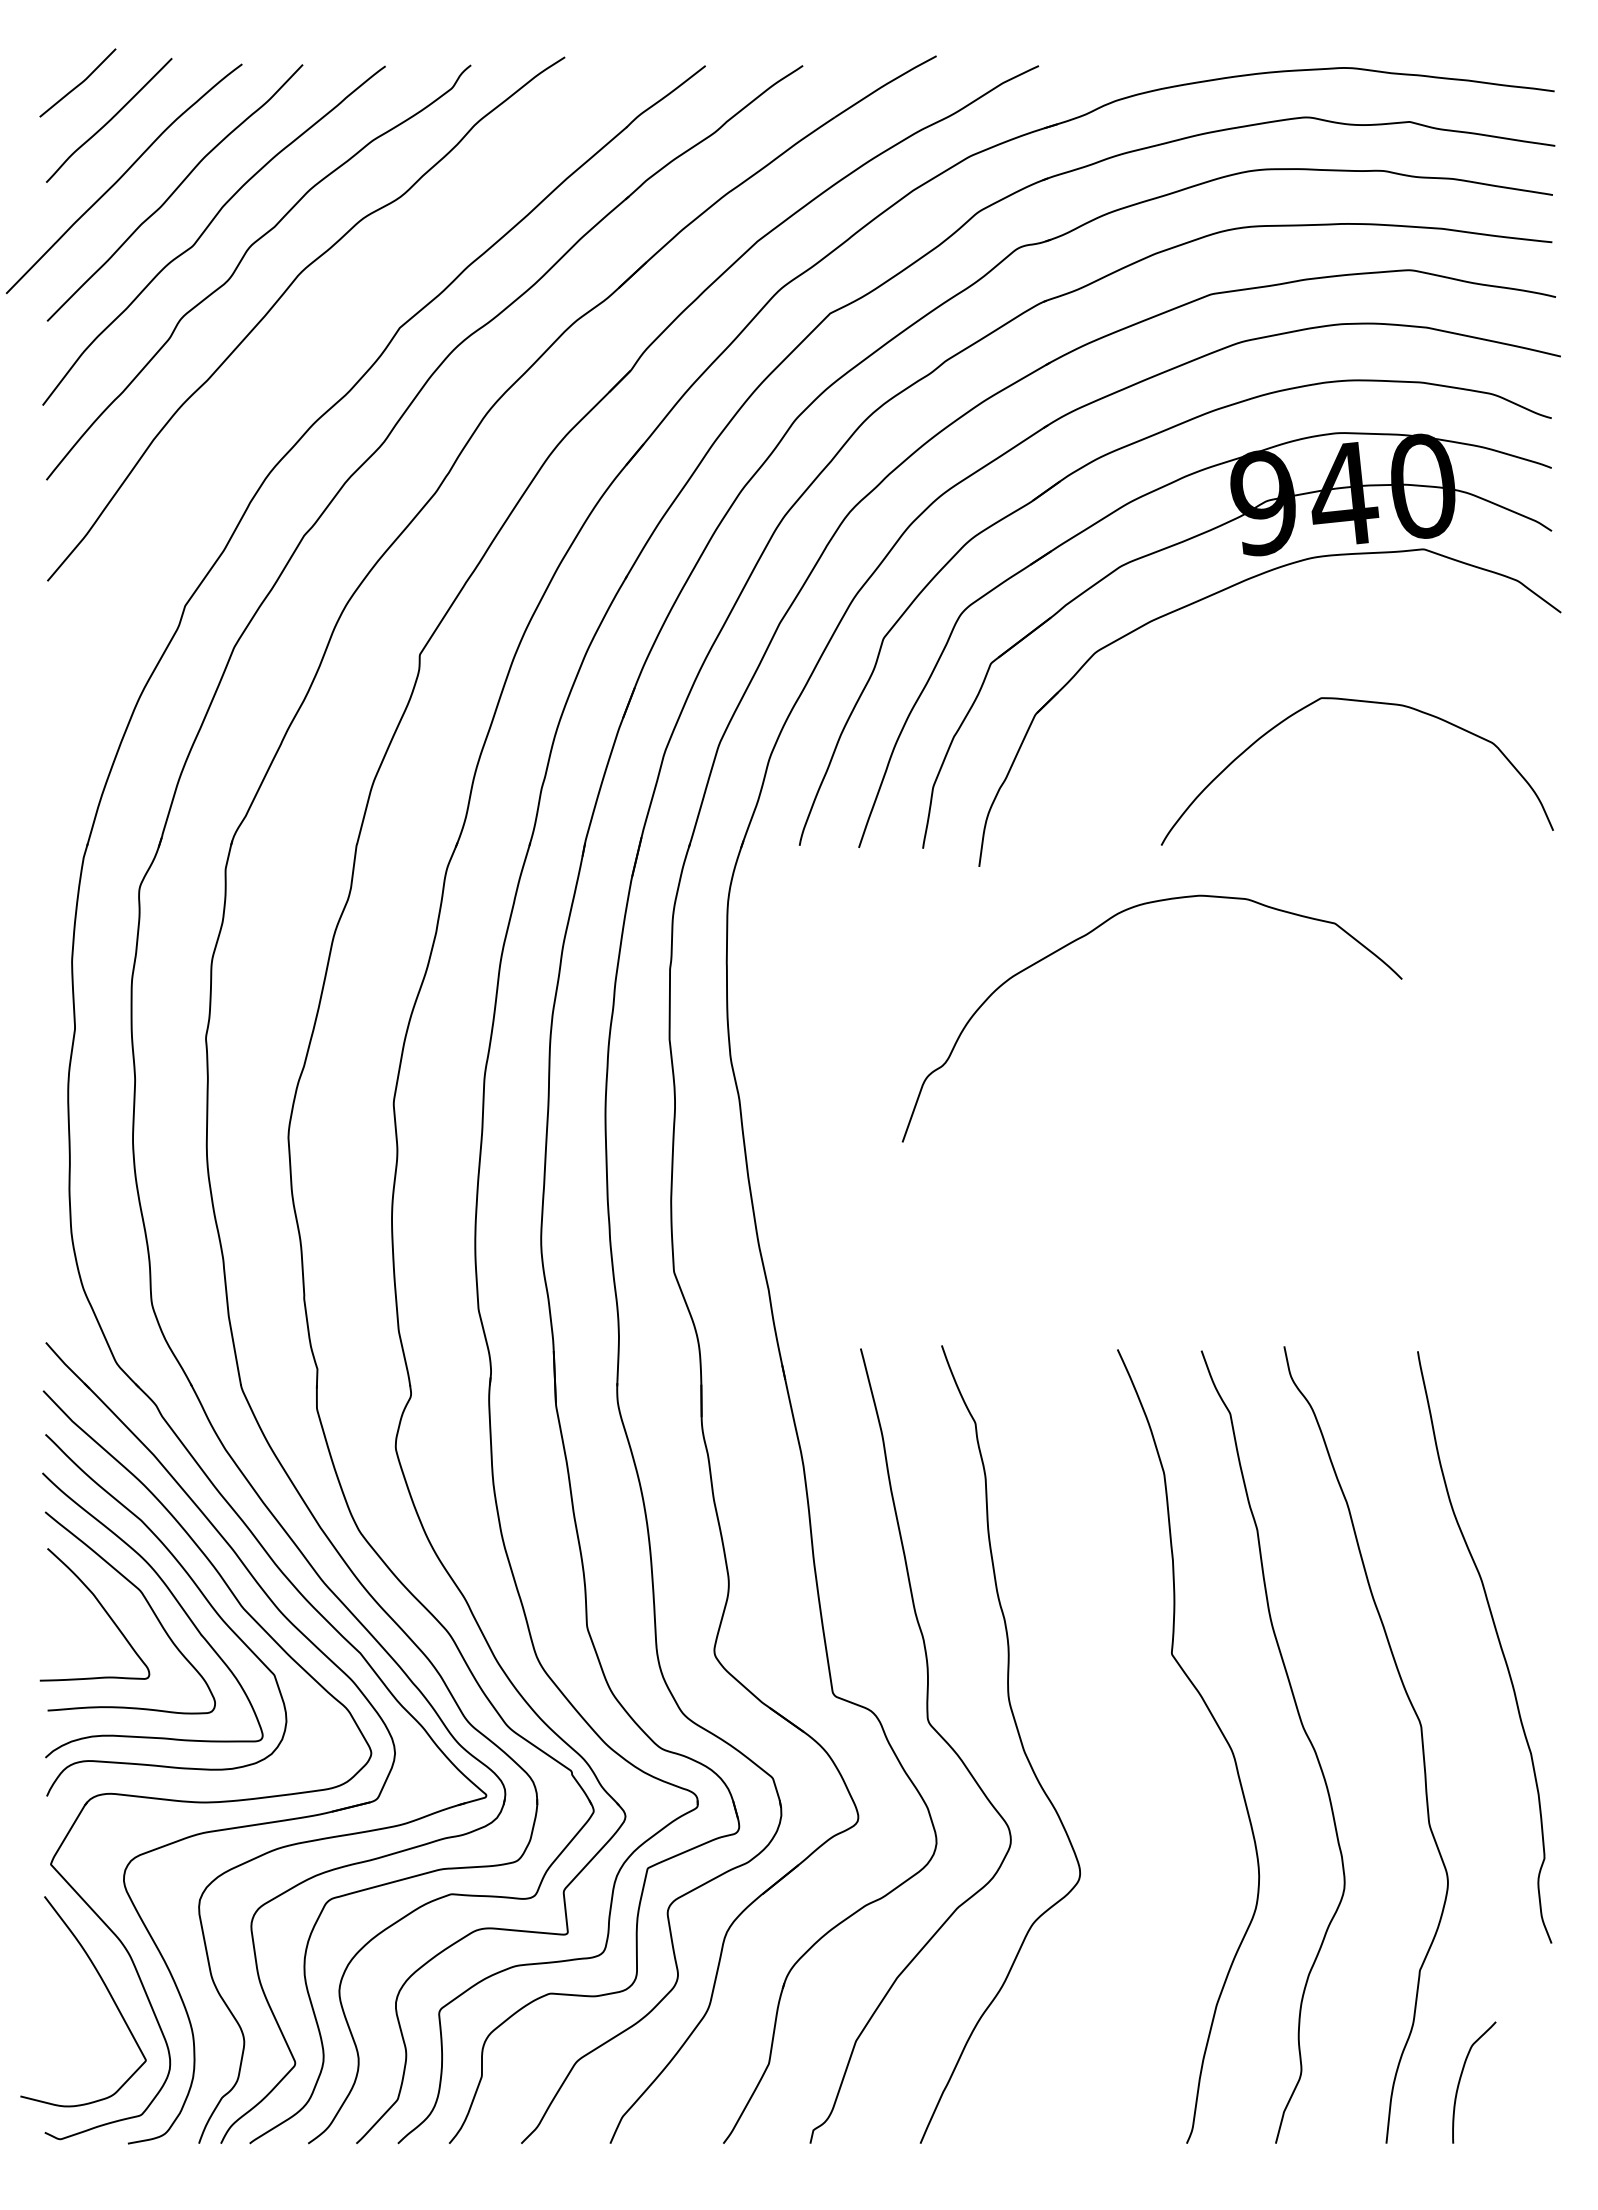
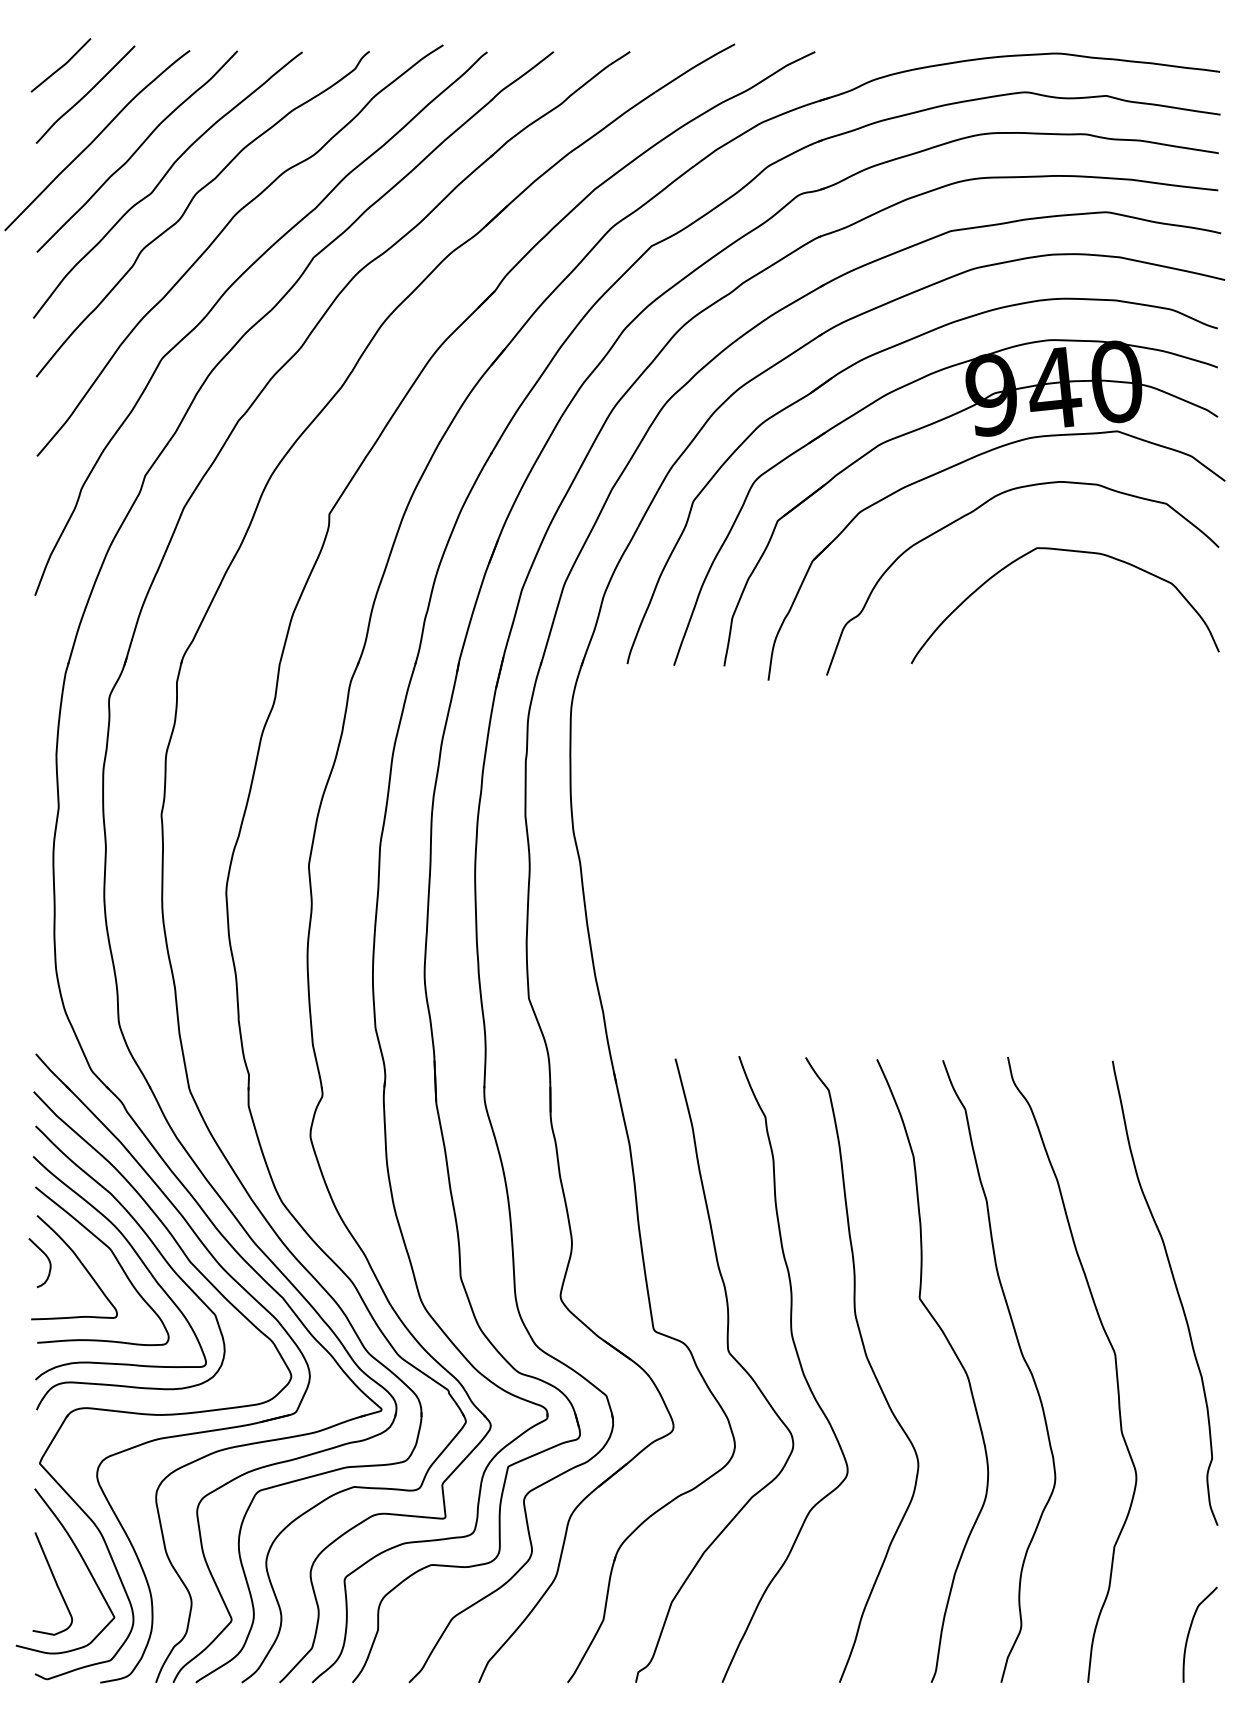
curve: (288, 372) -> (226, 292), added
curve: (1093, 931) -> (976, 509), moved
curve: (60, 1603) -> (47, 1258), added
curve: (1108, 1740) -> (869, 1366), added
curve: (70, 2015) -> (55, 1582), added
curve: (1461, 2078) -> (1190, 1631), moved

